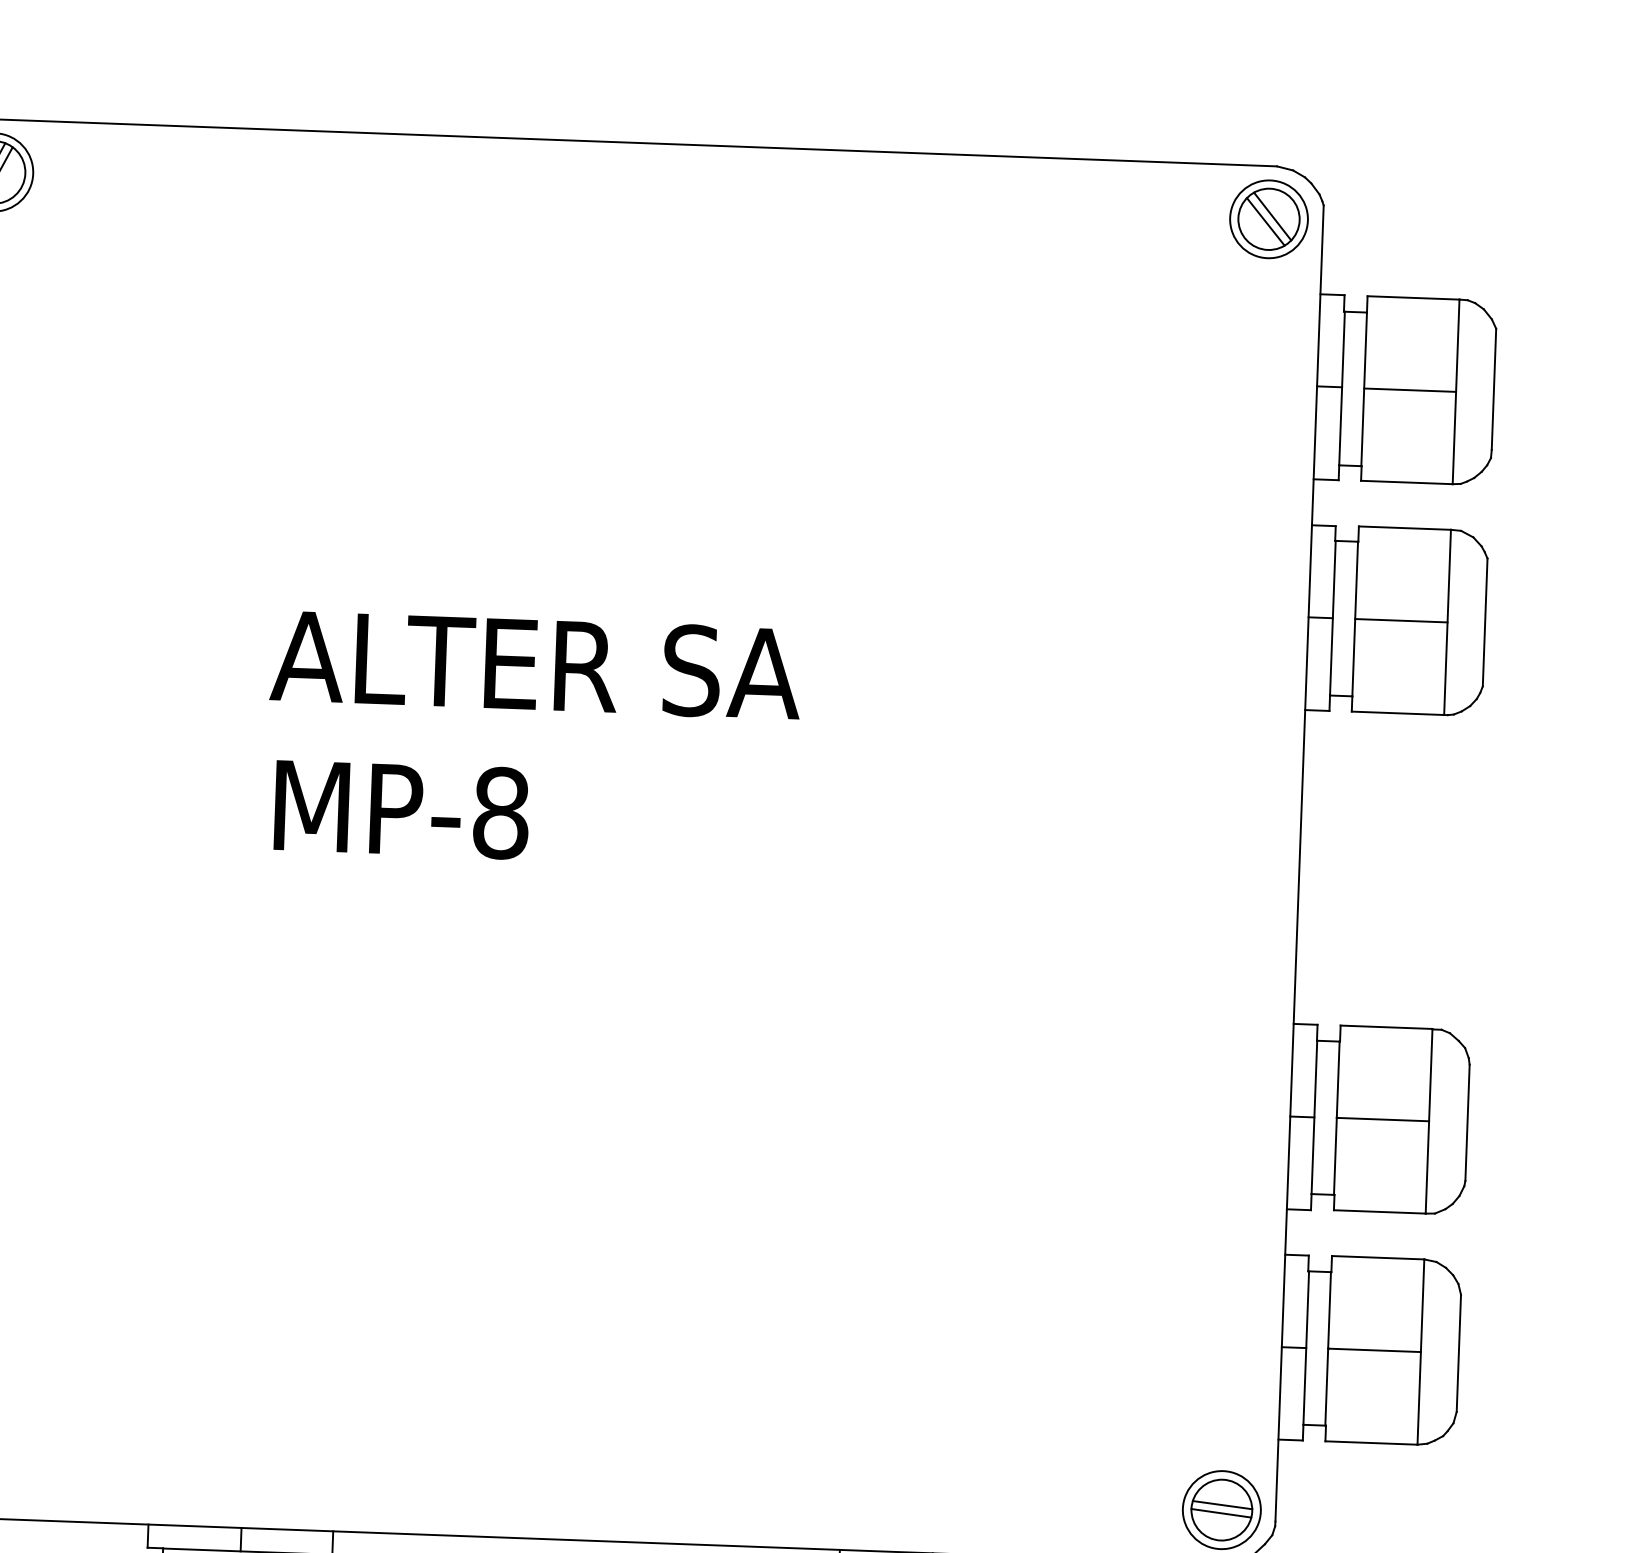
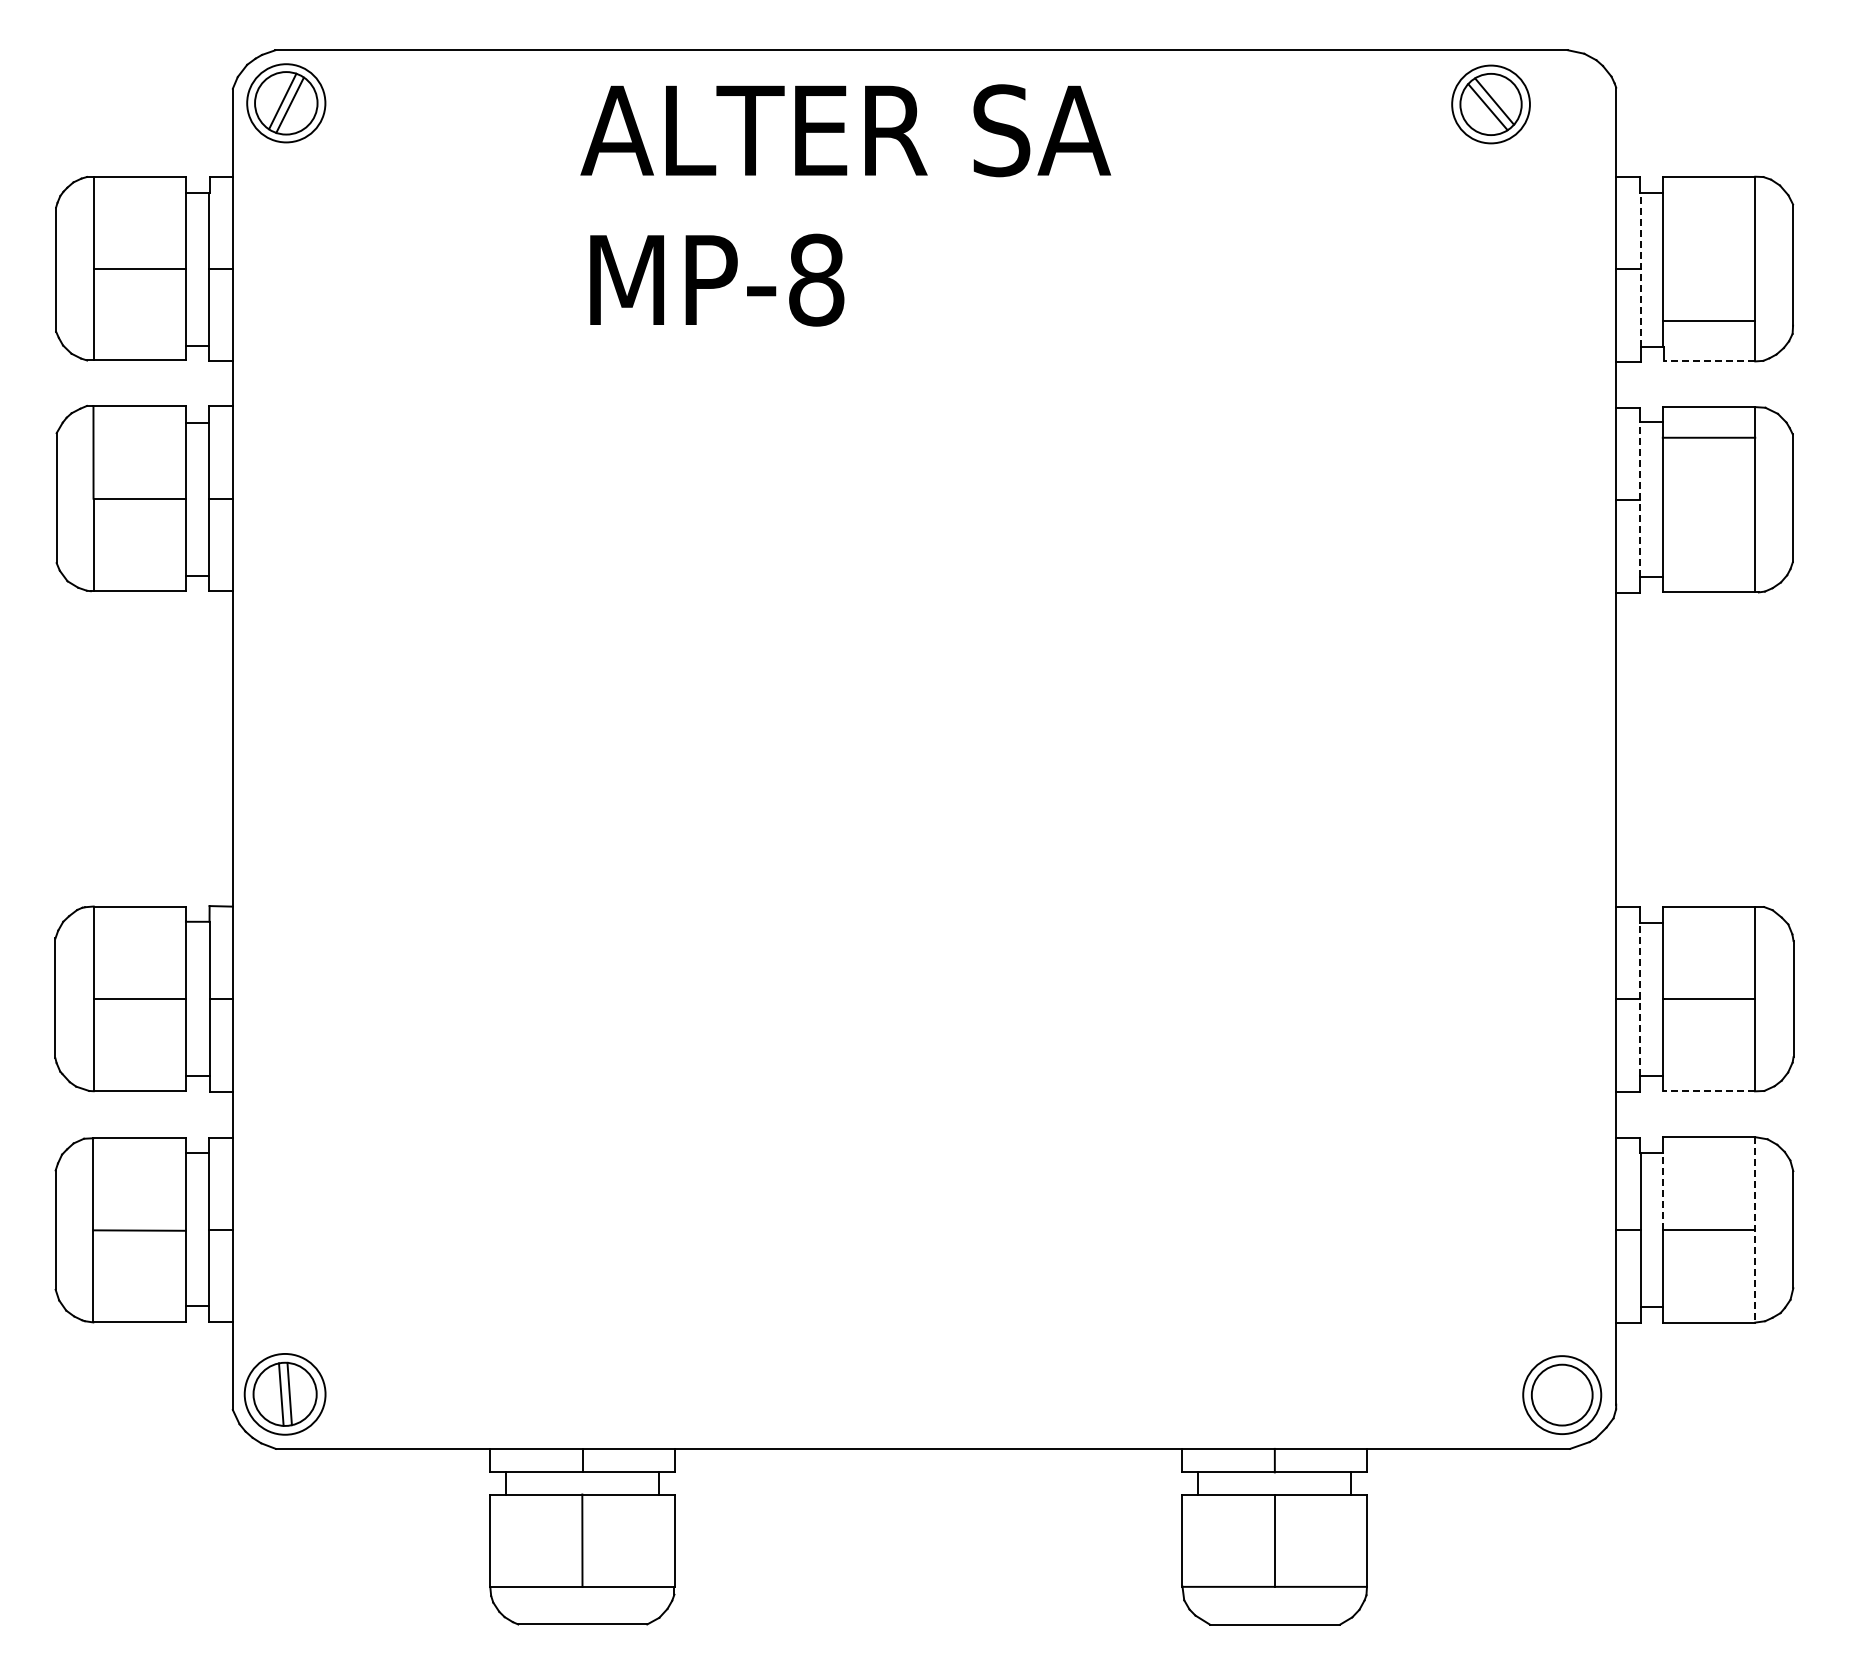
part: (1268, 219) -> (1490, 104), moved
line: (1342, 388) -> (1641, 269), solid -> dashed
line: (1410, 390) -> (1709, 321), moved
line: (1406, 482) -> (1709, 361), solid -> dashed
line: (1332, 617) -> (1640, 499), solid -> dashed
line: (1400, 620) -> (1708, 437), moved
text: (532, 739) -> (845, 205), moved
line: (1314, 1117) -> (1640, 999), solid -> dashed
line: (1380, 1212) -> (1709, 1091), solid -> dashed
line: (1329, 1310) -> (1662, 1191), solid -> dashed
line: (1421, 1351) -> (1755, 1229), solid -> dashed
line: (1222, 1505) -> (1562, 1390), removed
line: (1221, 1513) -> (1561, 1398), removed

